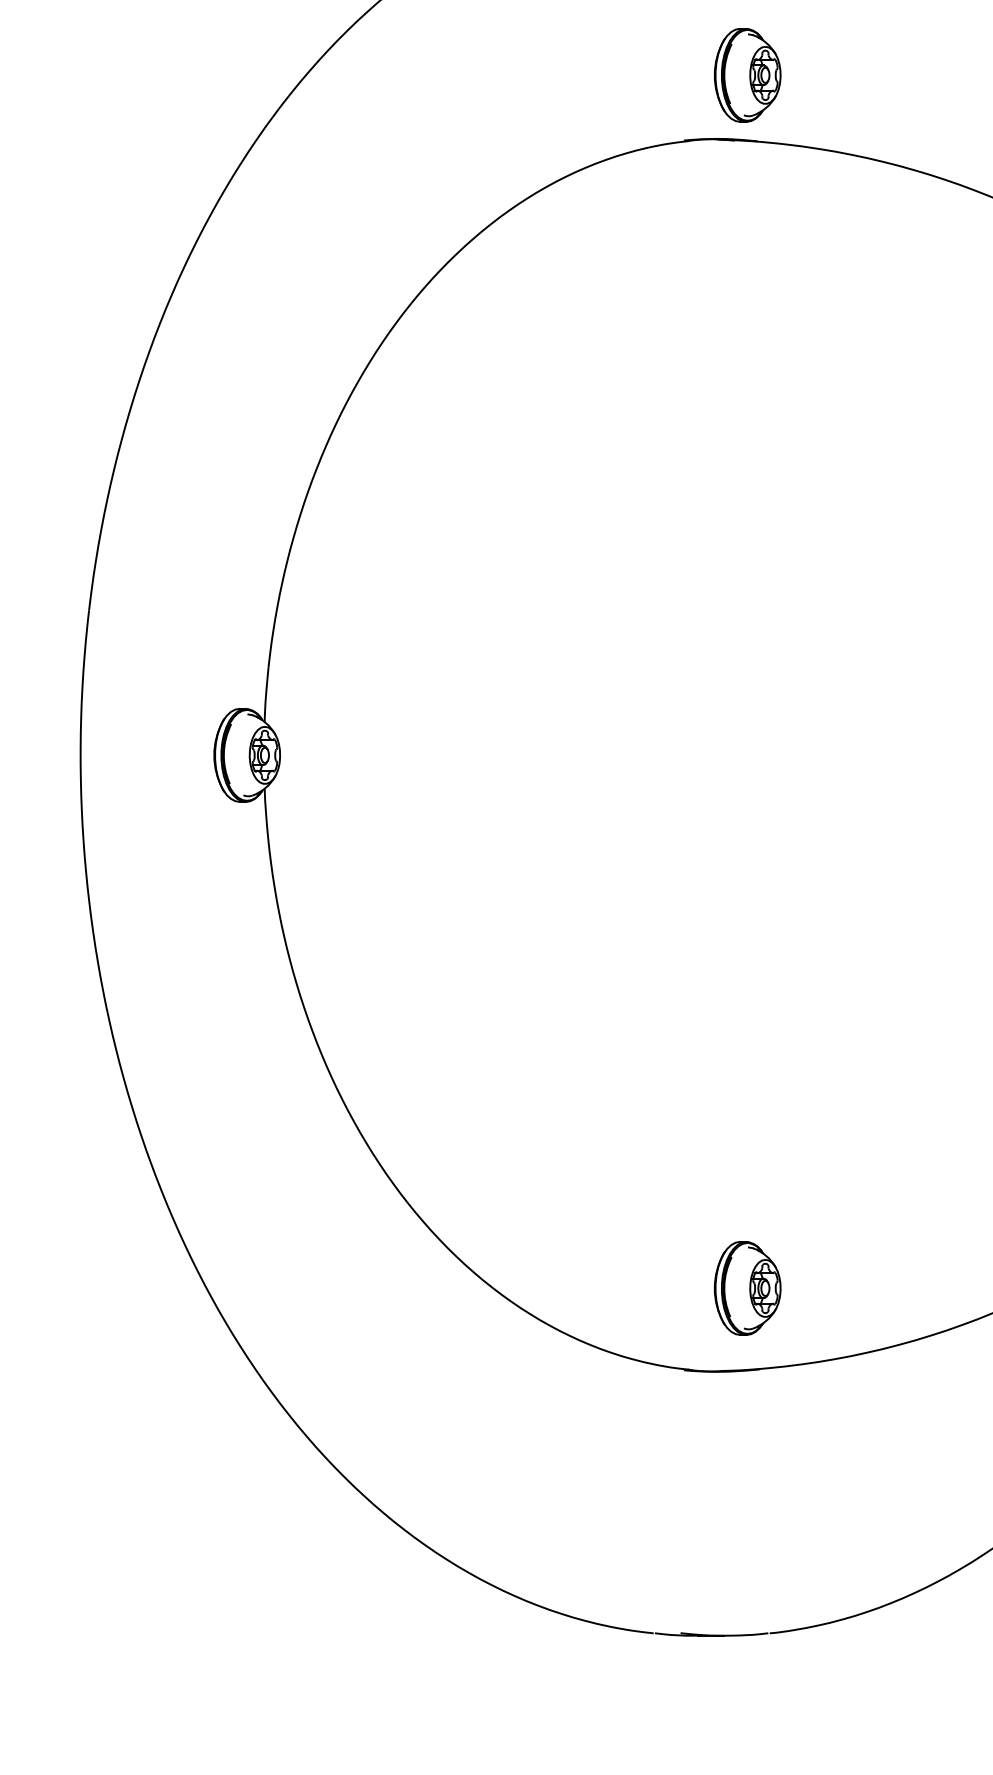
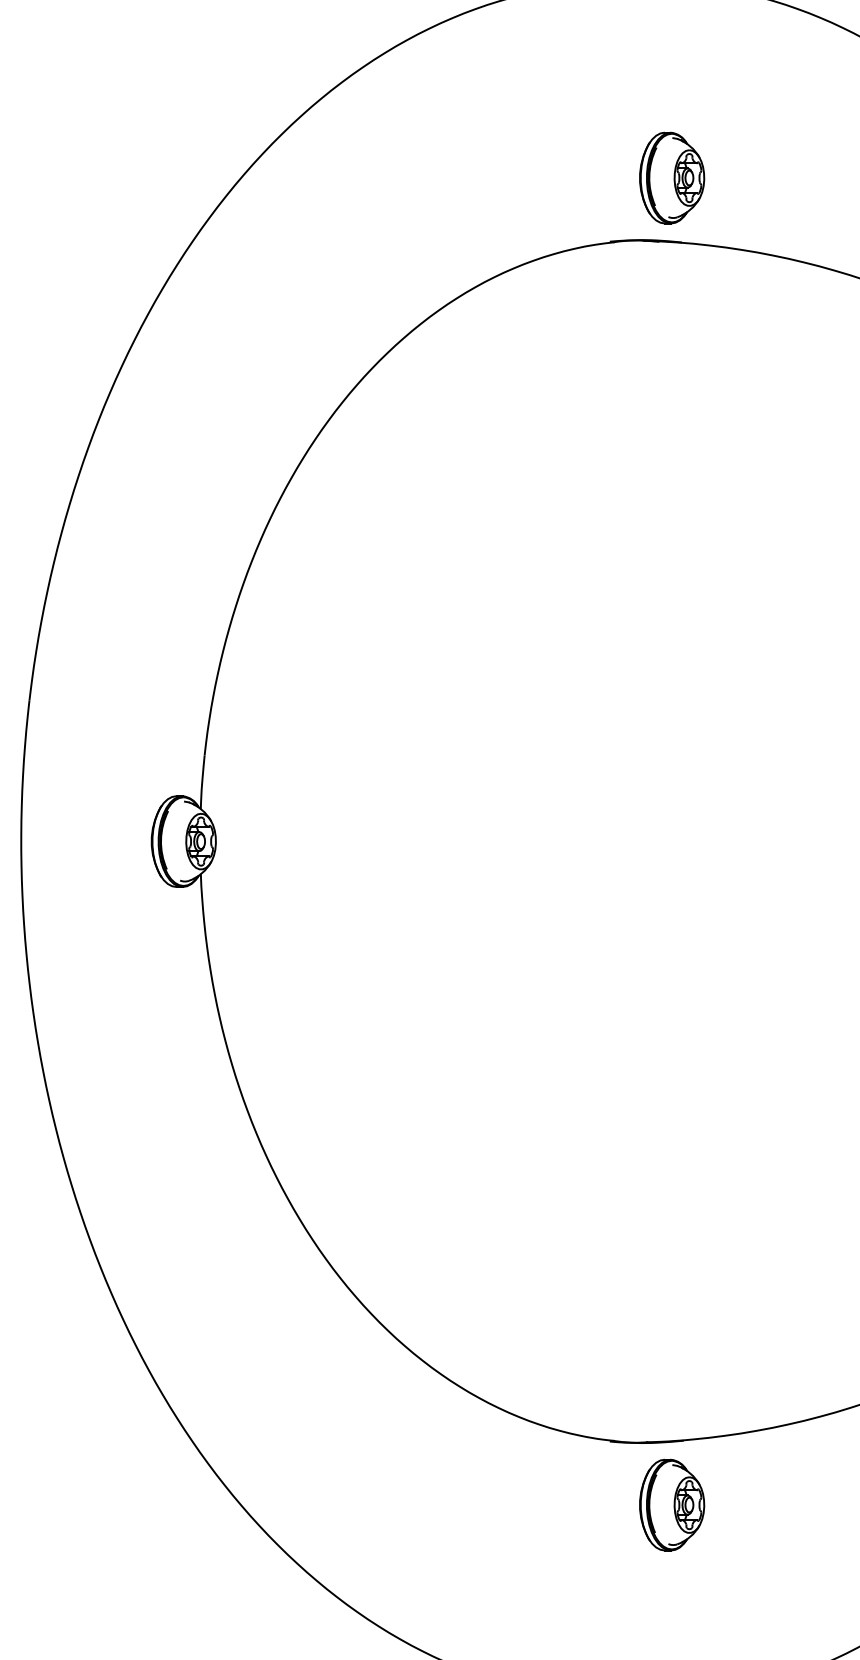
part: (747, 1288) -> (671, 1505), moved

